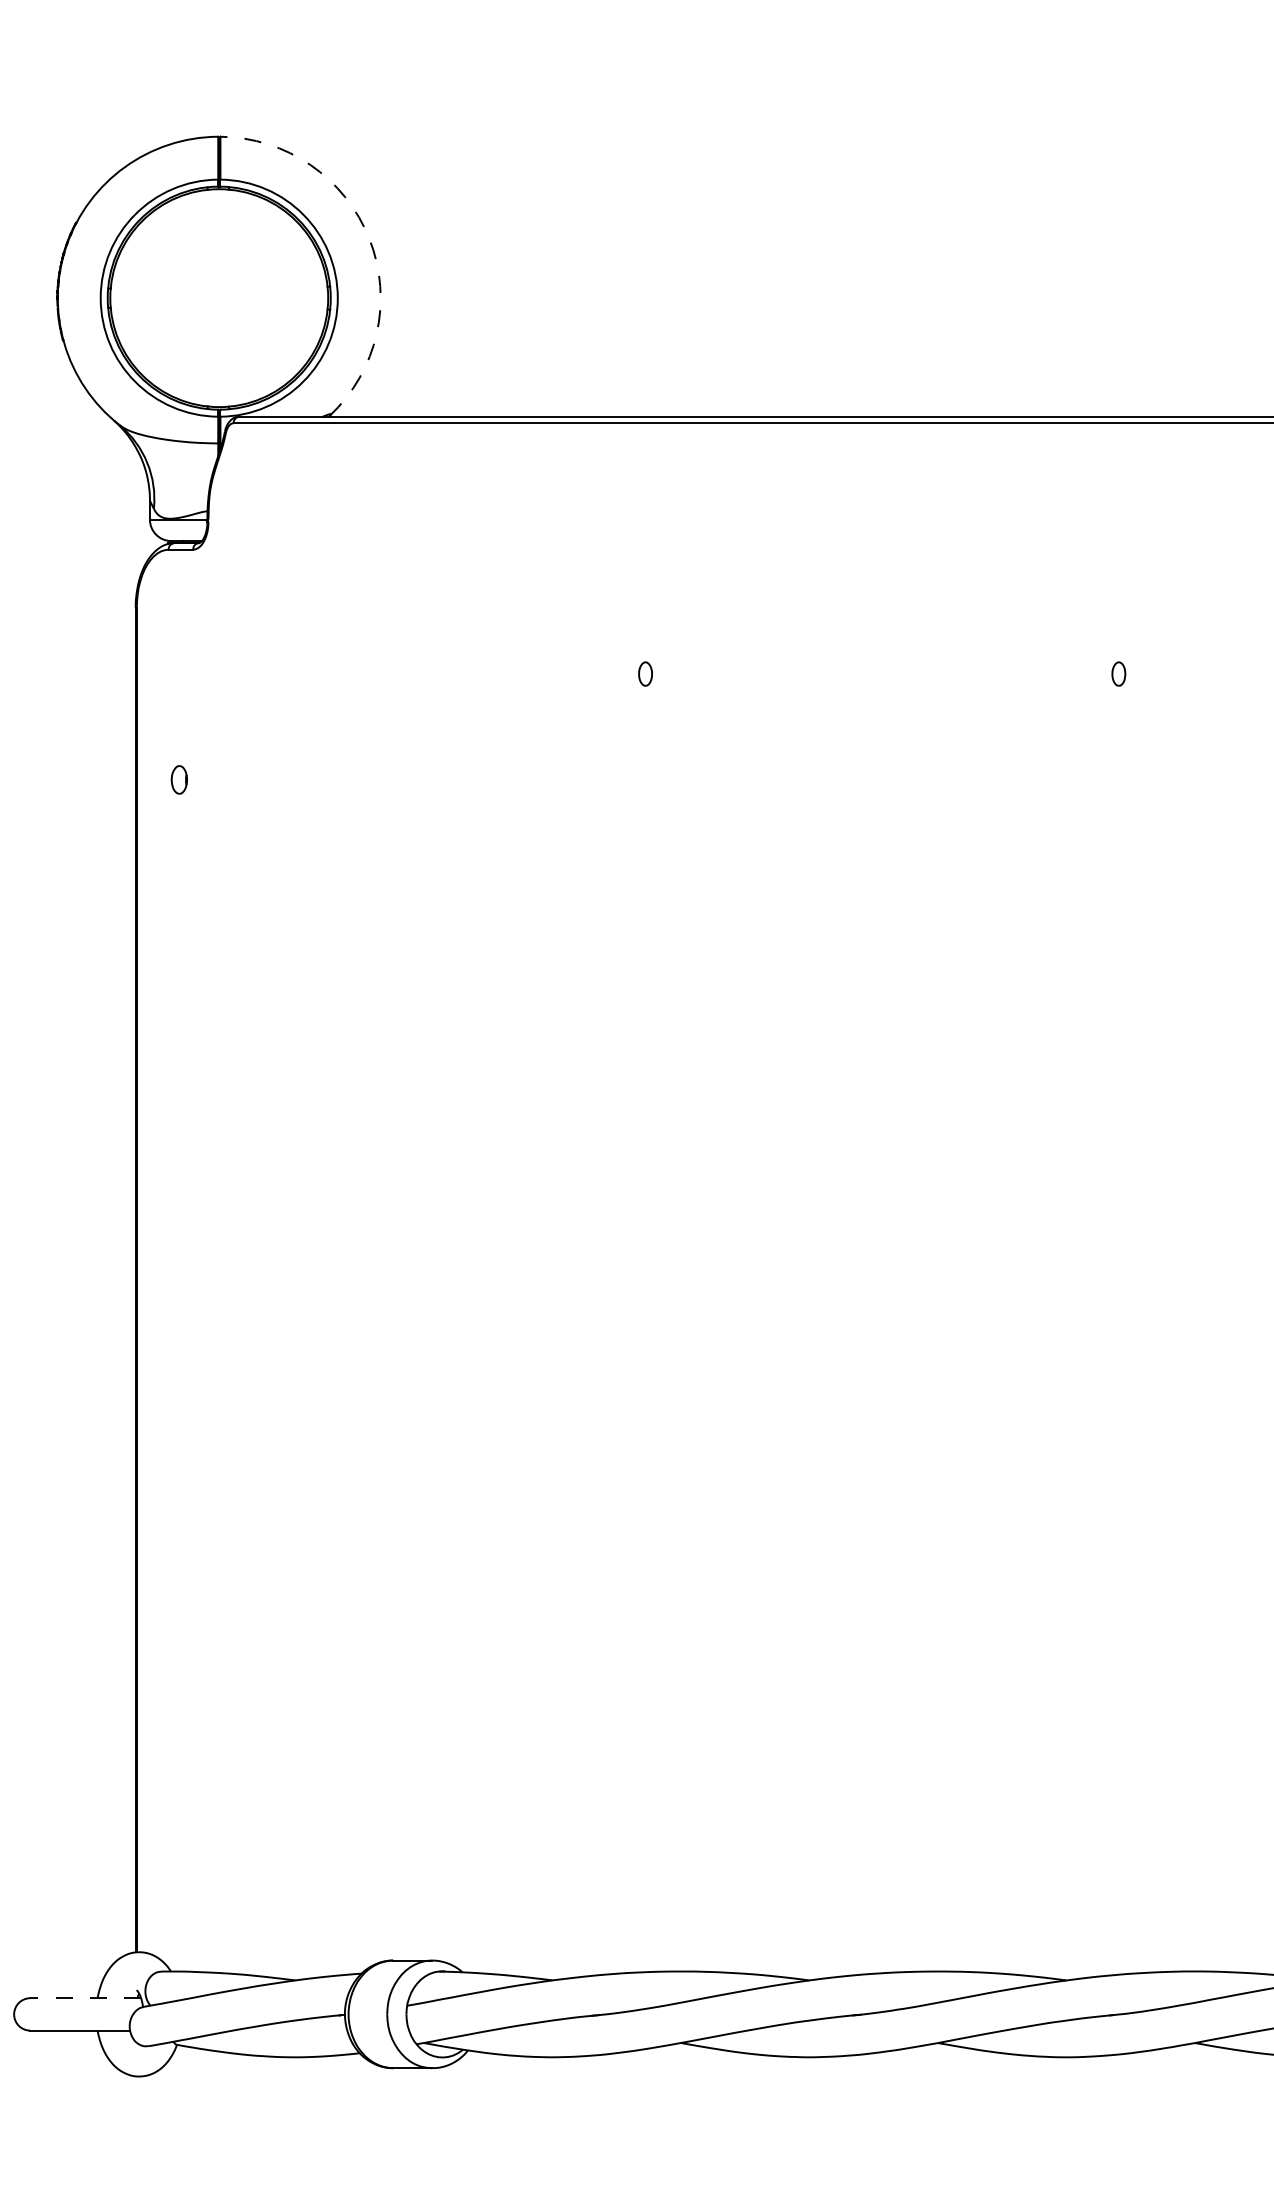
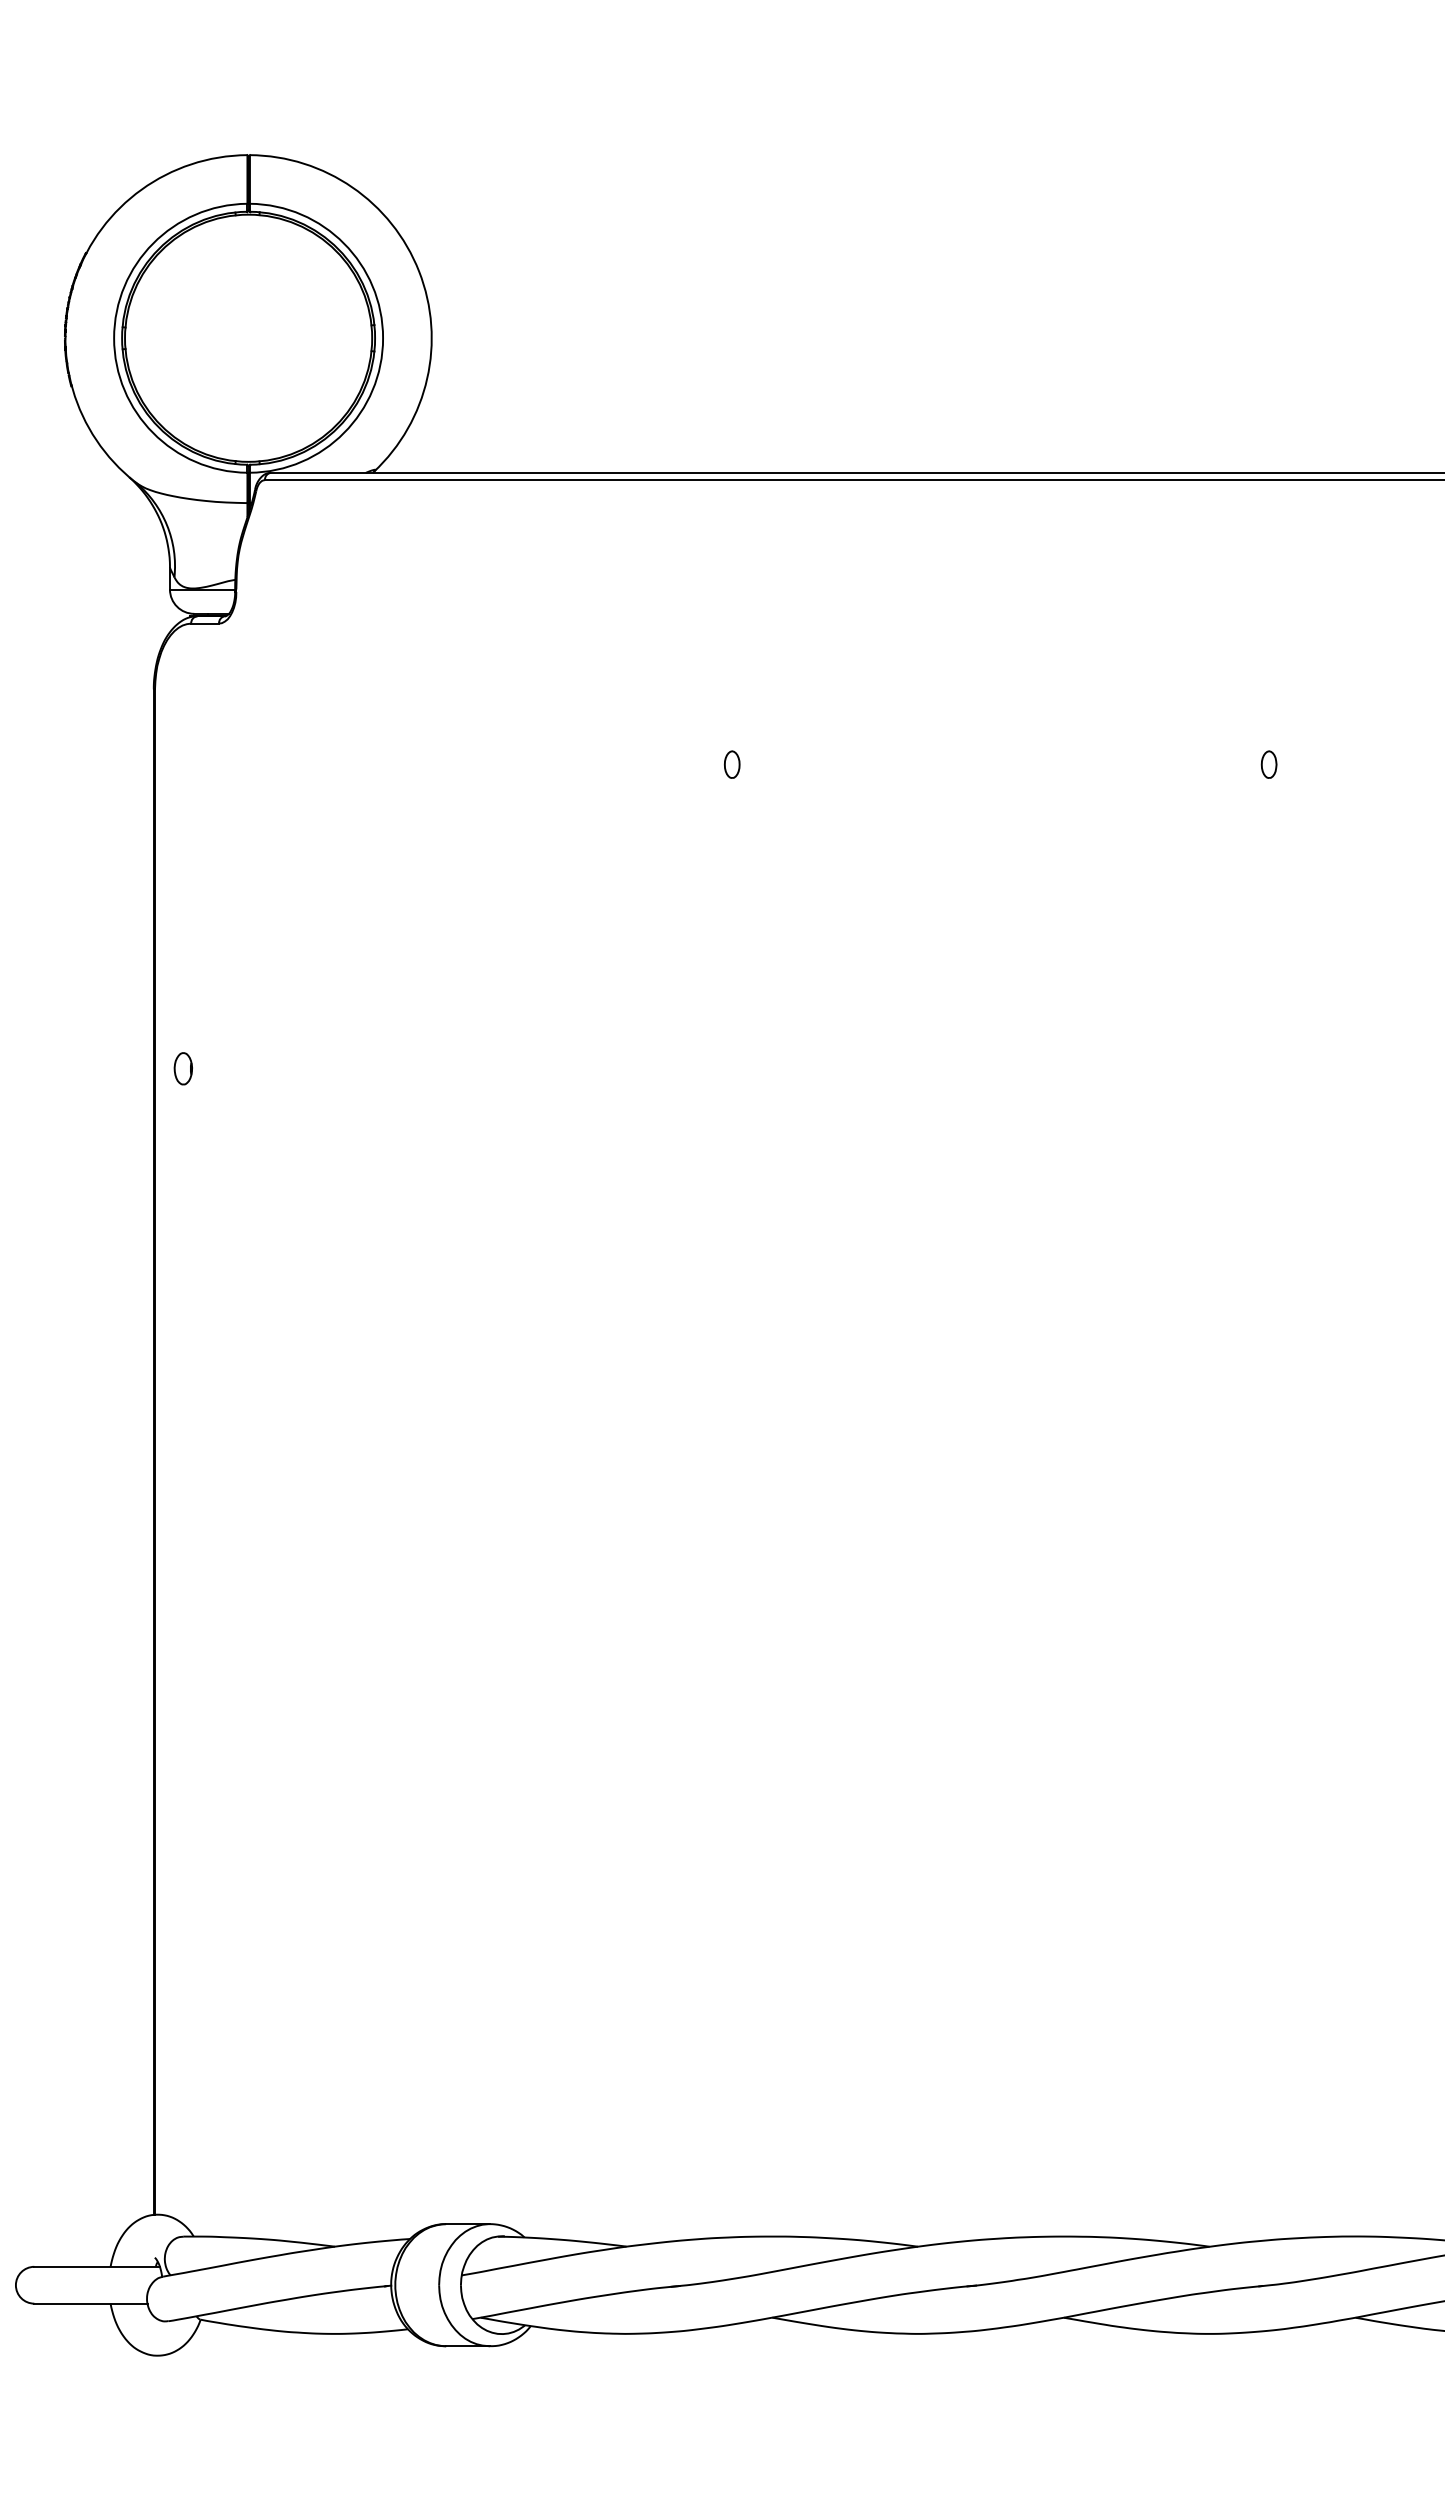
arc: (369, 239) -> (419, 271), dashed -> solid
part: (178, 779) -> (182, 1068), moved
line: (86, 1997) -> (97, 2266), dashed -> solid

